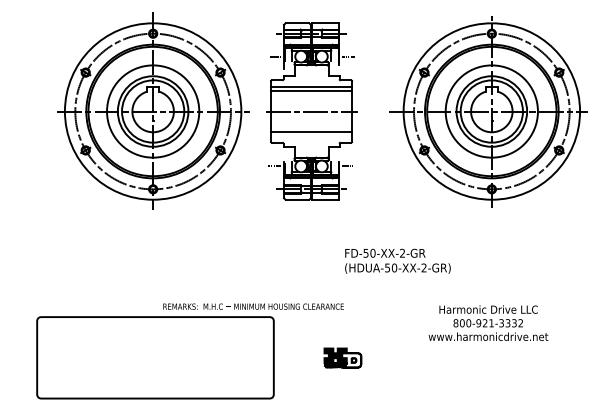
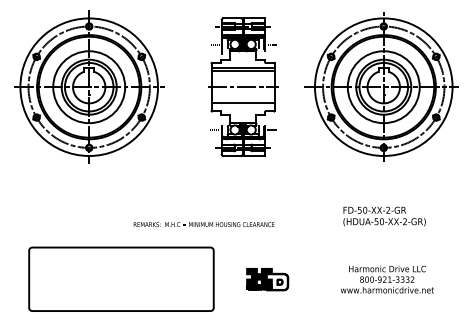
part: (153, 110) -> (89, 86), moved
text: (397, 260) -> (384, 215), moved
text: (253, 306) -> (204, 224), moved
text: (488, 322) -> (387, 279), moved
part: (342, 357) -> (267, 279), size x1.43

